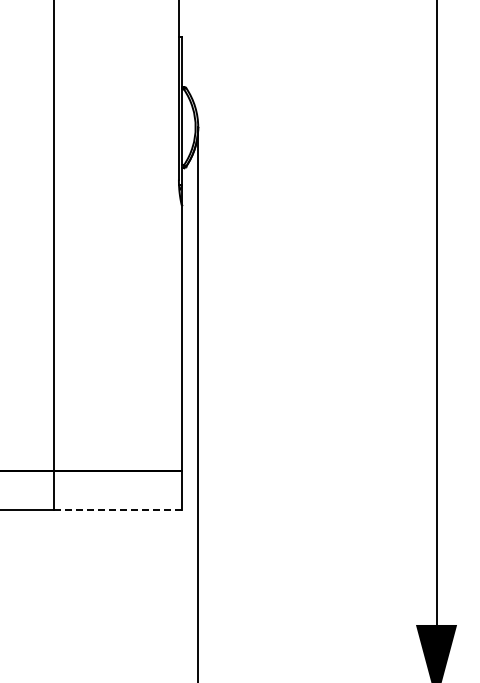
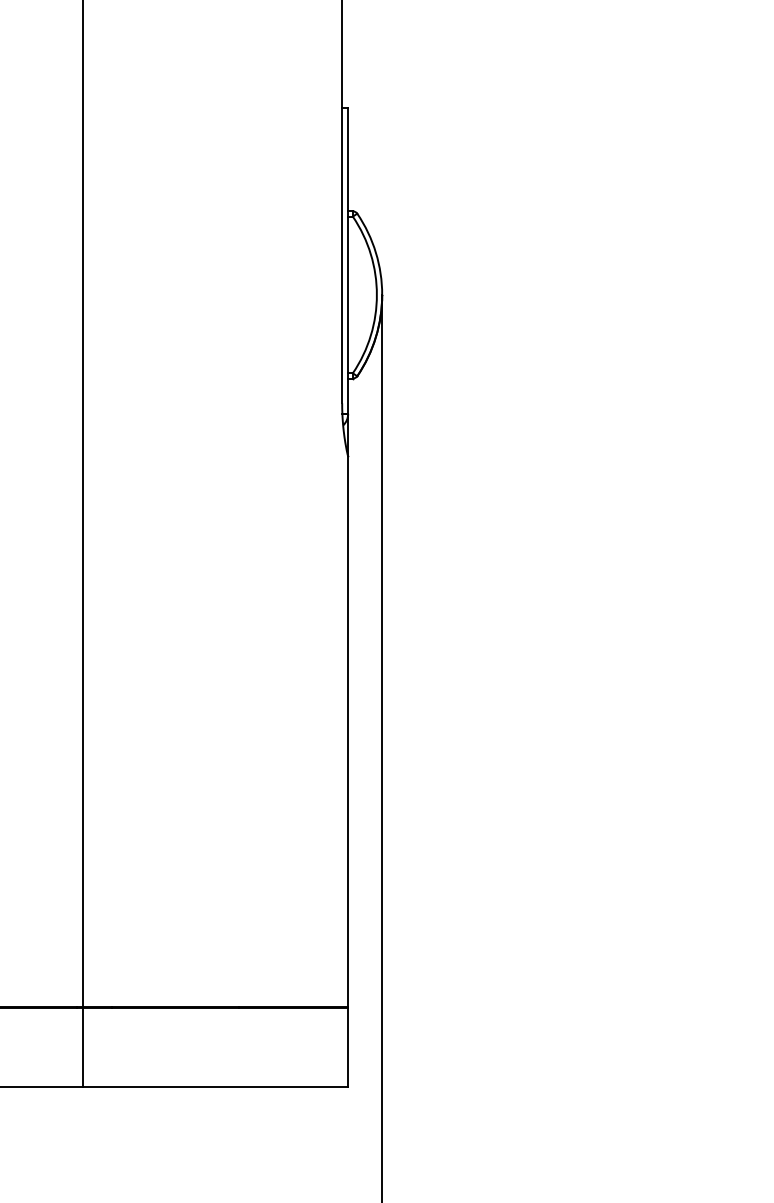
line: (117, 509) -> (215, 1086), dashed -> solid

